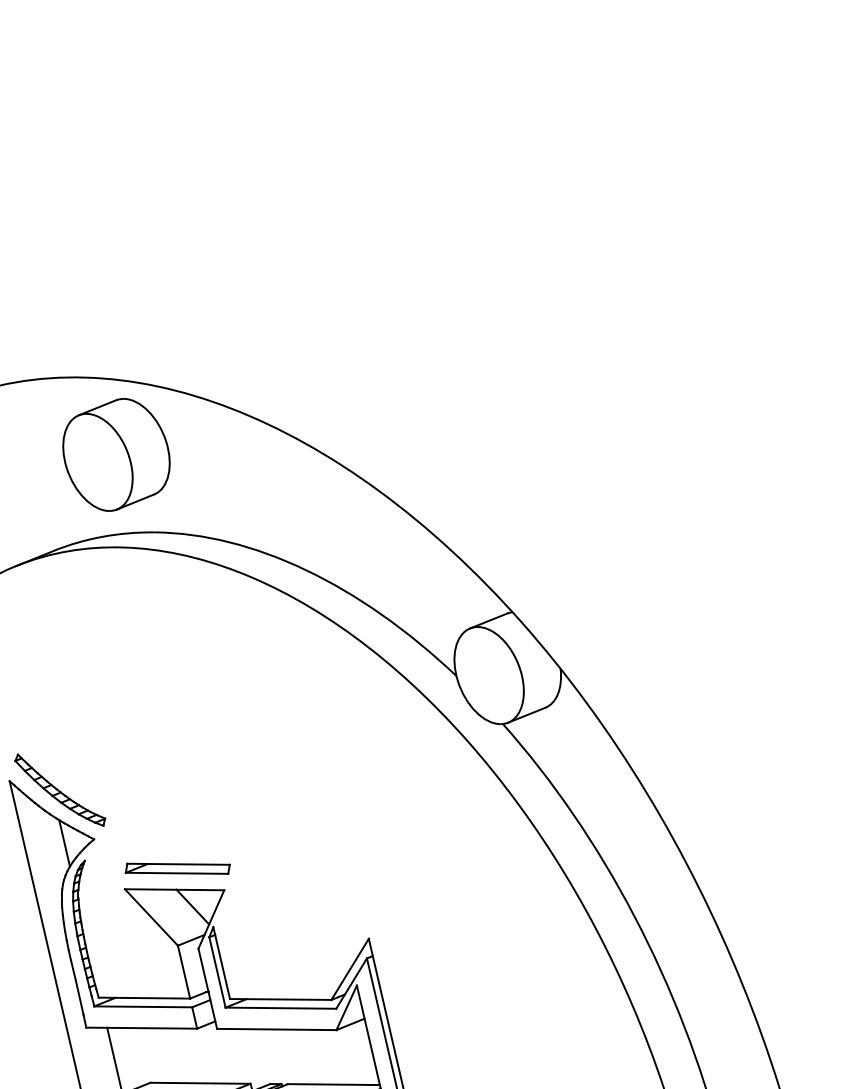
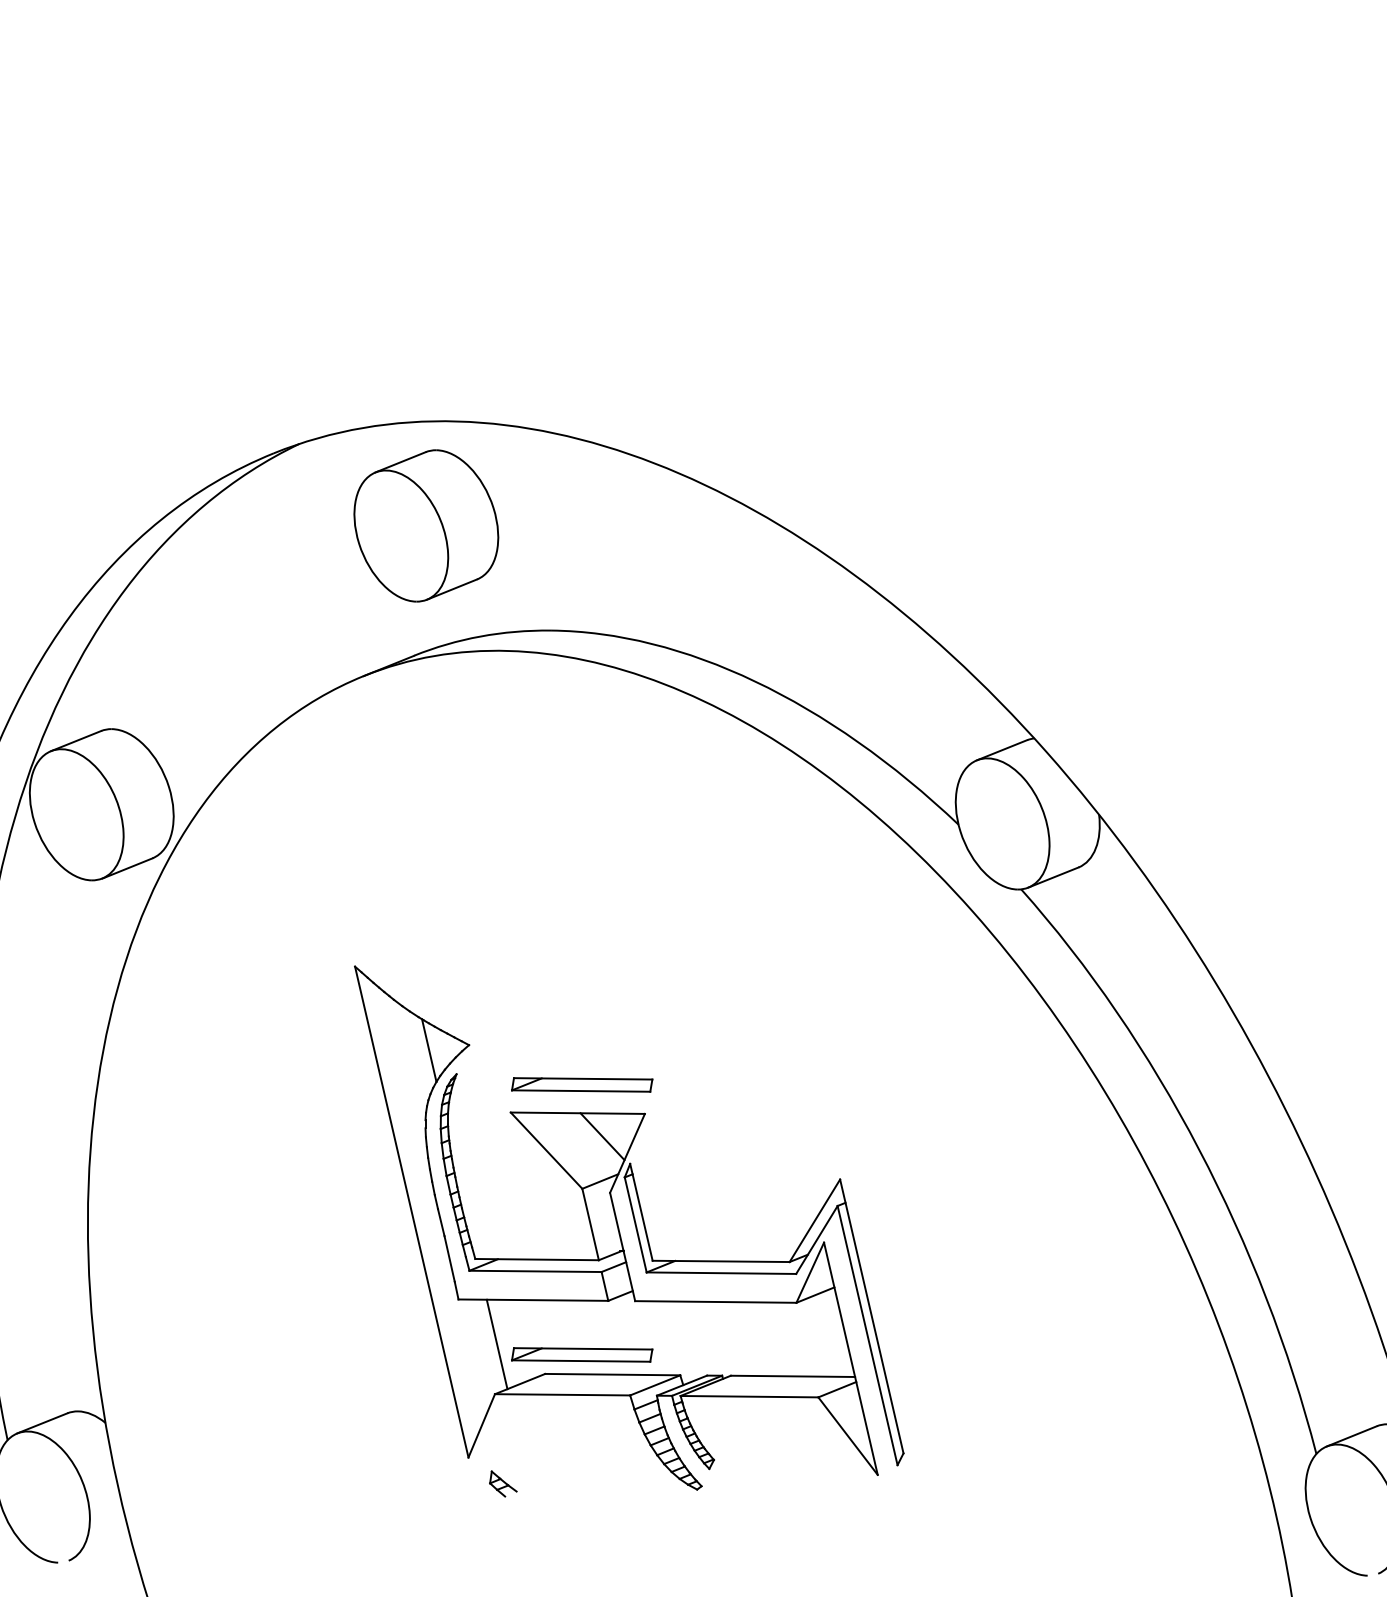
part: (116, 454) -> (426, 525), moved
part: (59, 790) -> (422, 978), removed
part: (178, 1068) -> (582, 1354), added

